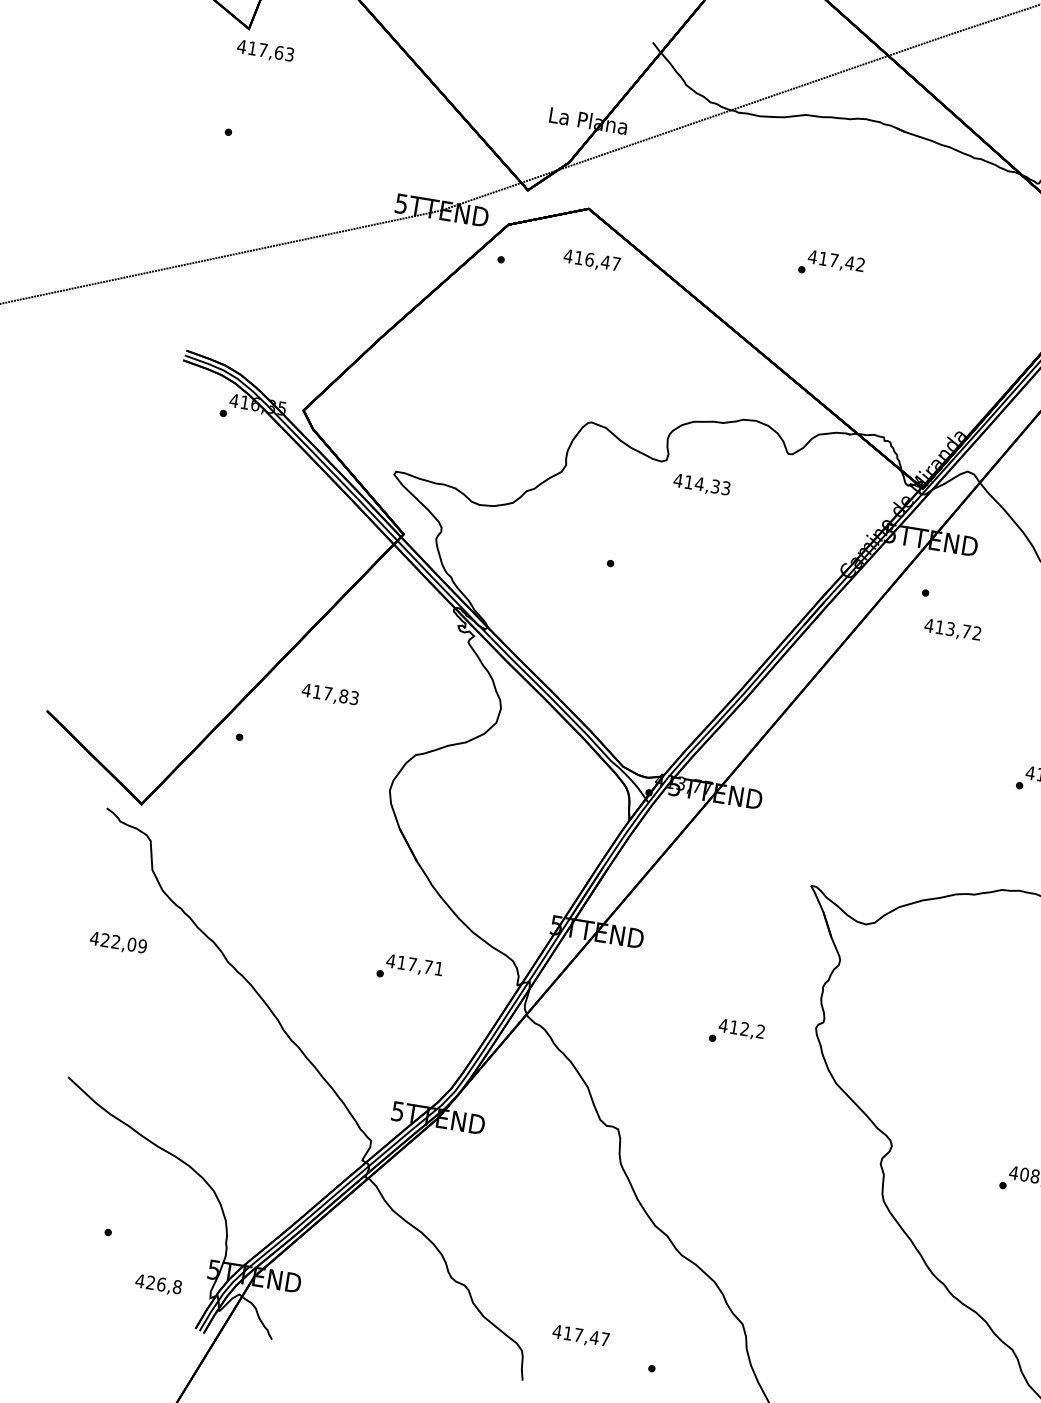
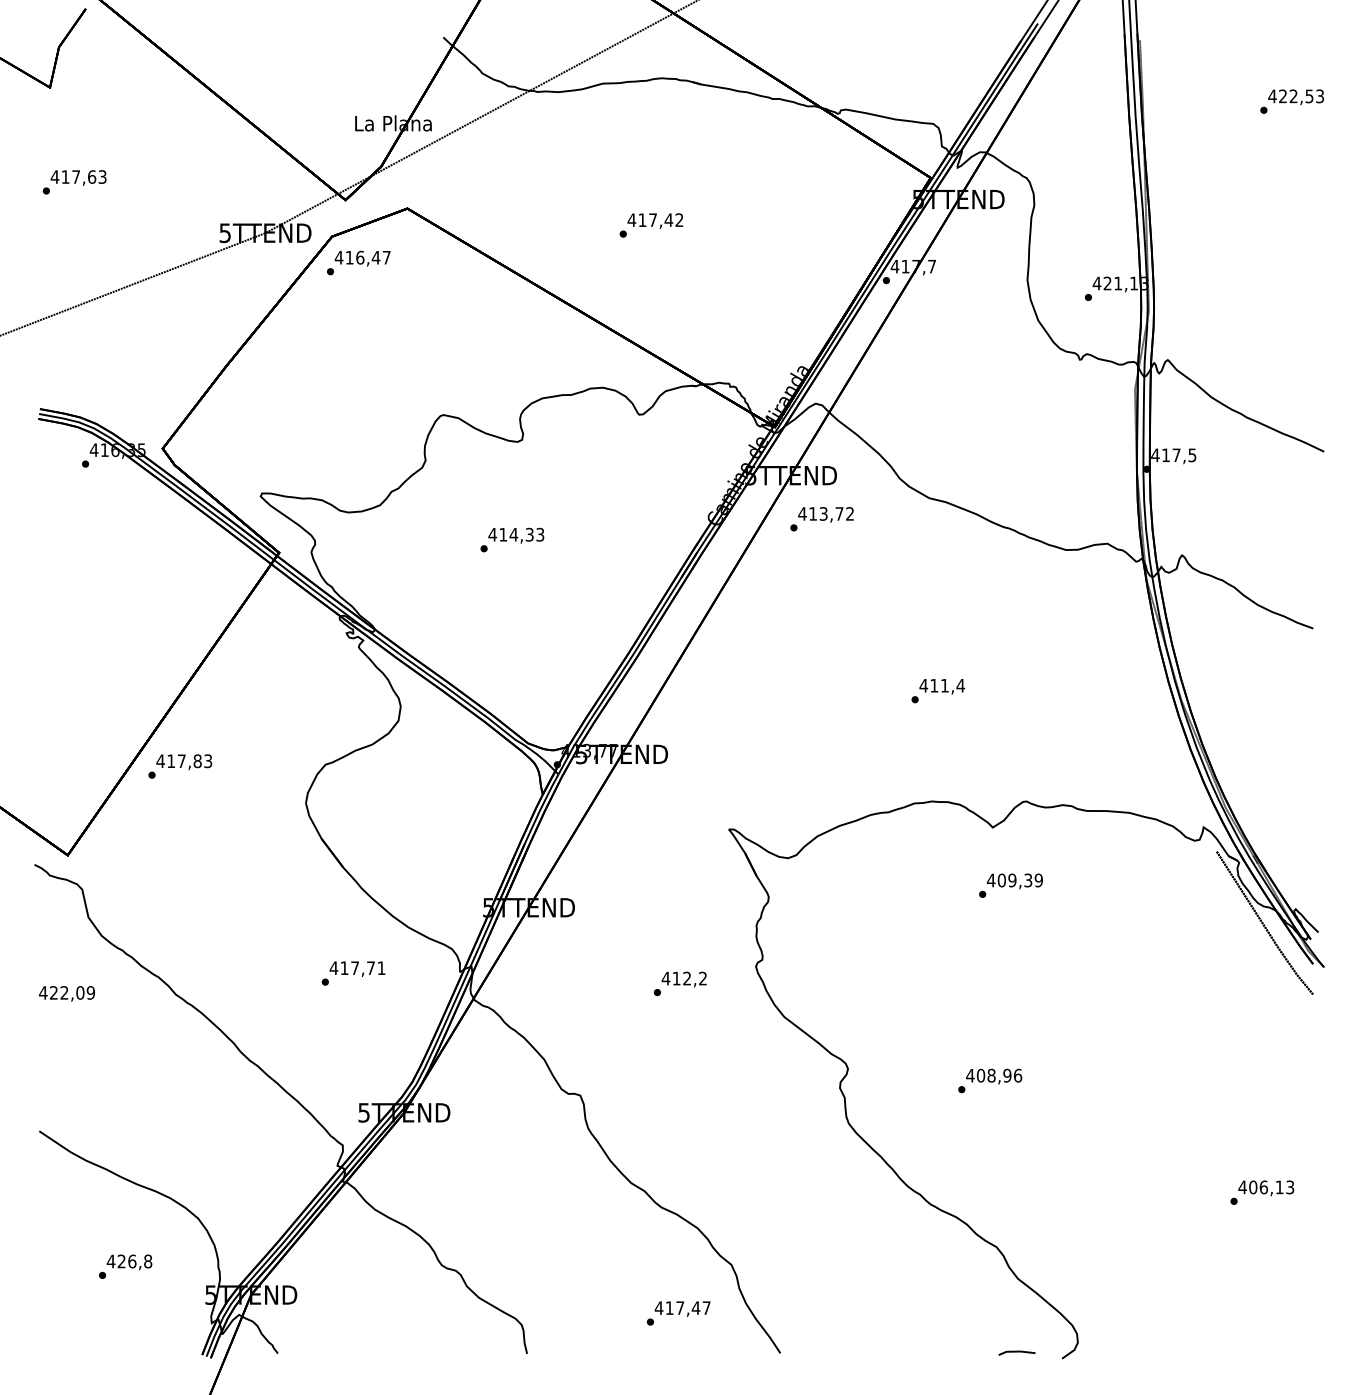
text: (265, 51) -> (78, 177), moved
text: (591, 260) -> (362, 258), moved
text: (702, 485) -> (516, 535), moved
text: (952, 630) -> (825, 514), moved
text: (330, 694) -> (184, 761), moved
text: (158, 1285) -> (129, 1262), moved
text: (580, 1335) -> (682, 1308), moved

